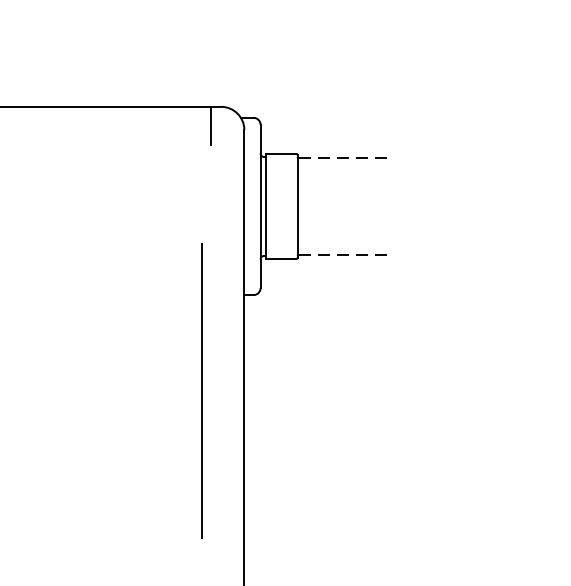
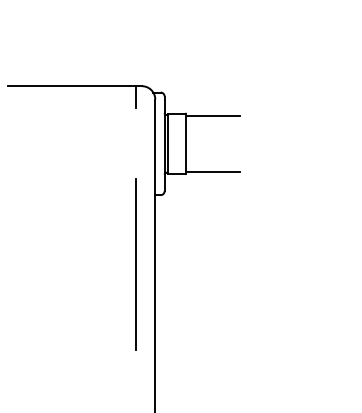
line: (344, 159) -> (213, 116), dashed -> solid
line: (344, 254) -> (213, 171), dashed -> solid
line: (201, 390) -> (135, 264), moved

